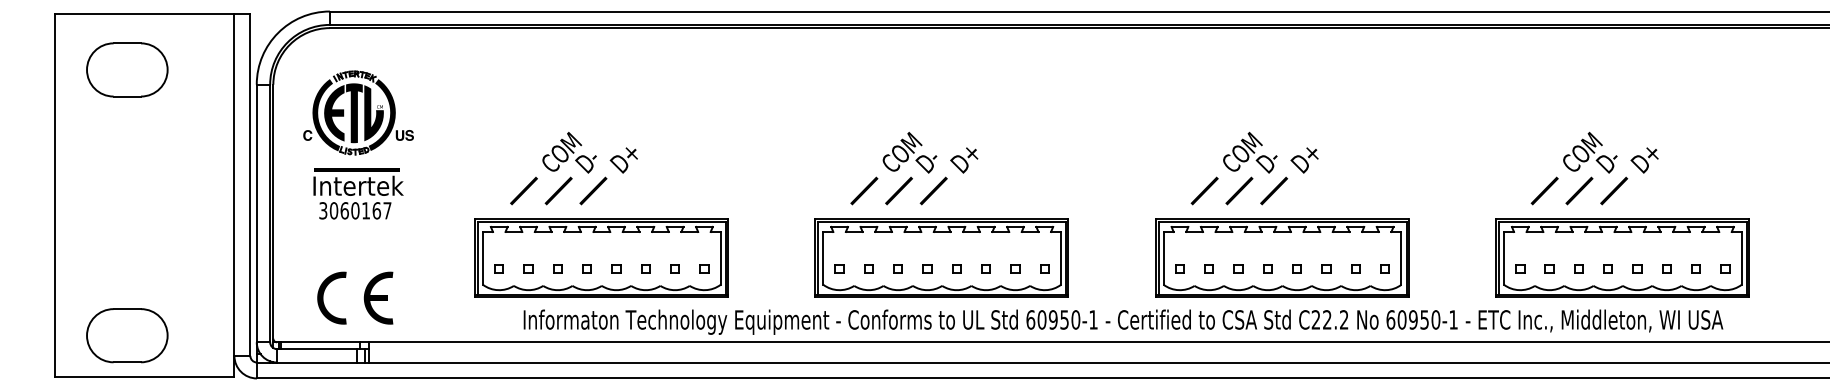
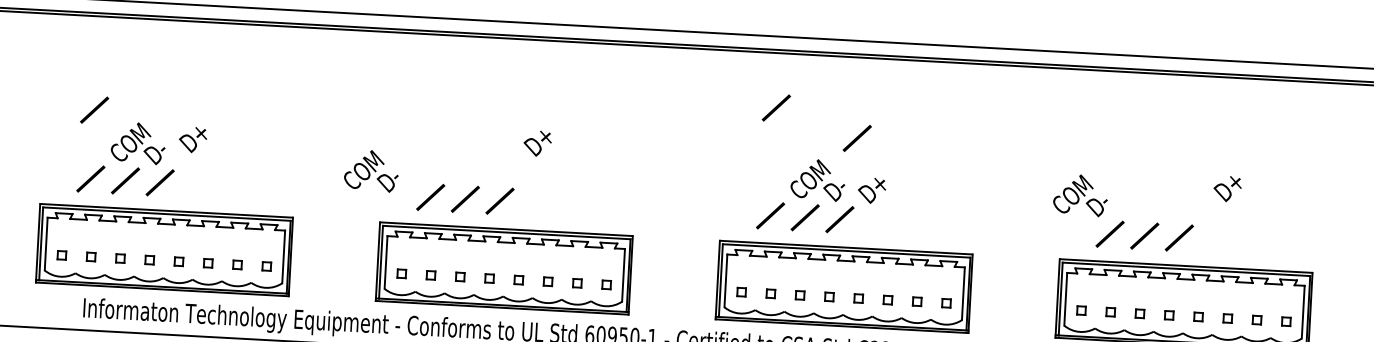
line: (1204, 82) -> (776, 107), added
line: (1287, 108) -> (857, 137), added
line: (523, 121) -> (94, 109), added
text: (909, 152) -> (371, 170), moved
text: (1590, 152) -> (1080, 195), moved
text: (623, 160) -> (192, 139), moved
text: (964, 160) -> (537, 143), moved
text: (1644, 160) -> (1227, 189), moved

